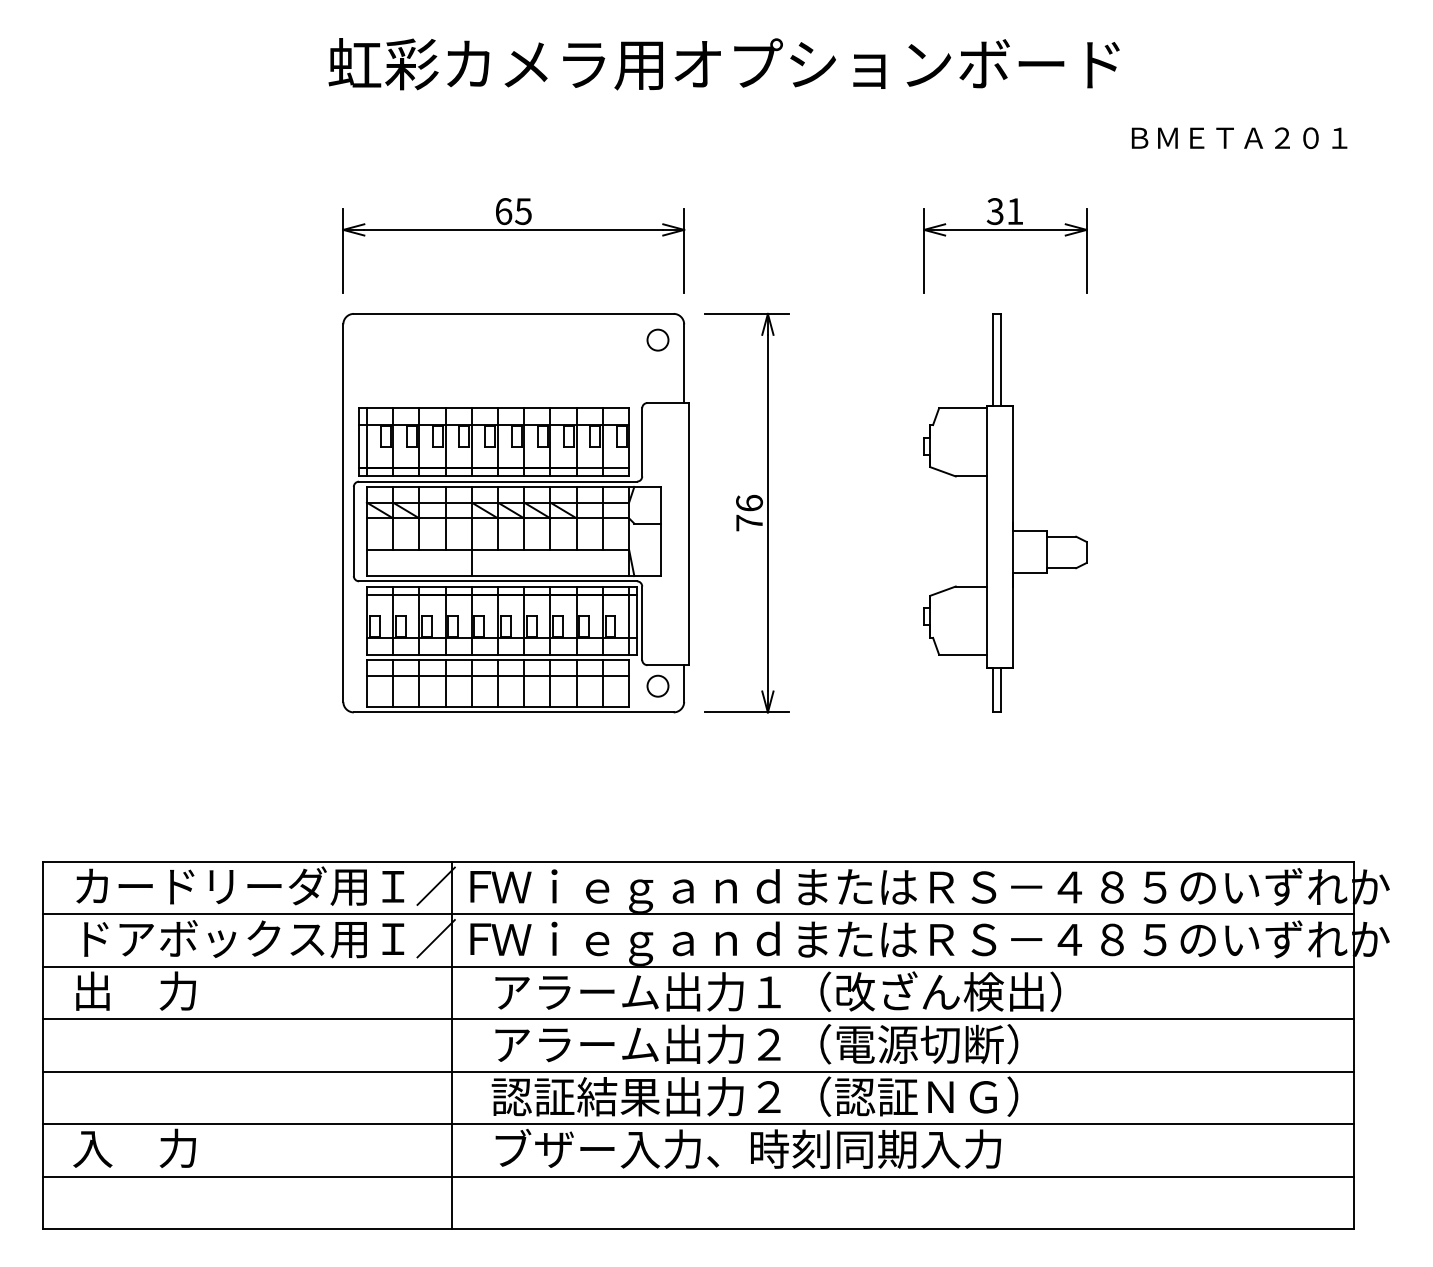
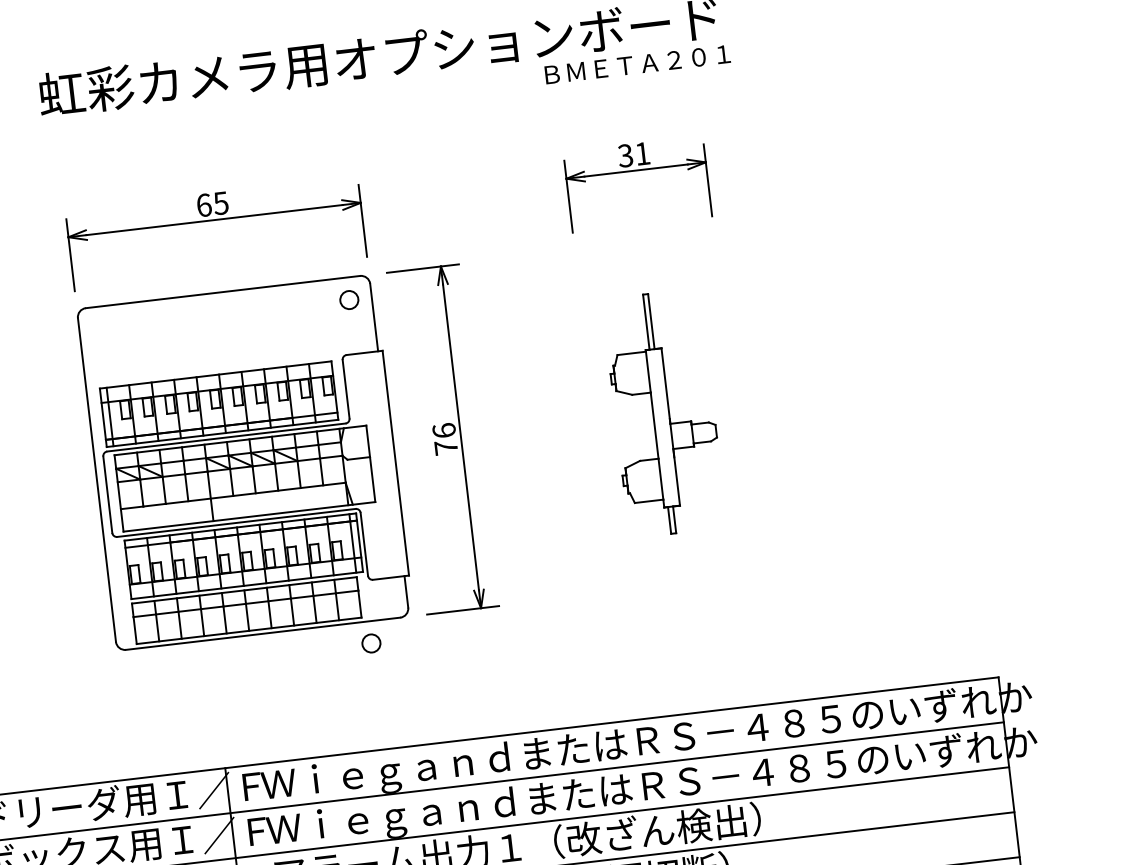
text: (1239, 137) -> (637, 63), moved
part: (1005, 512) -> (664, 412), size x0.7
circle: (657, 685) -> (370, 642), moved

